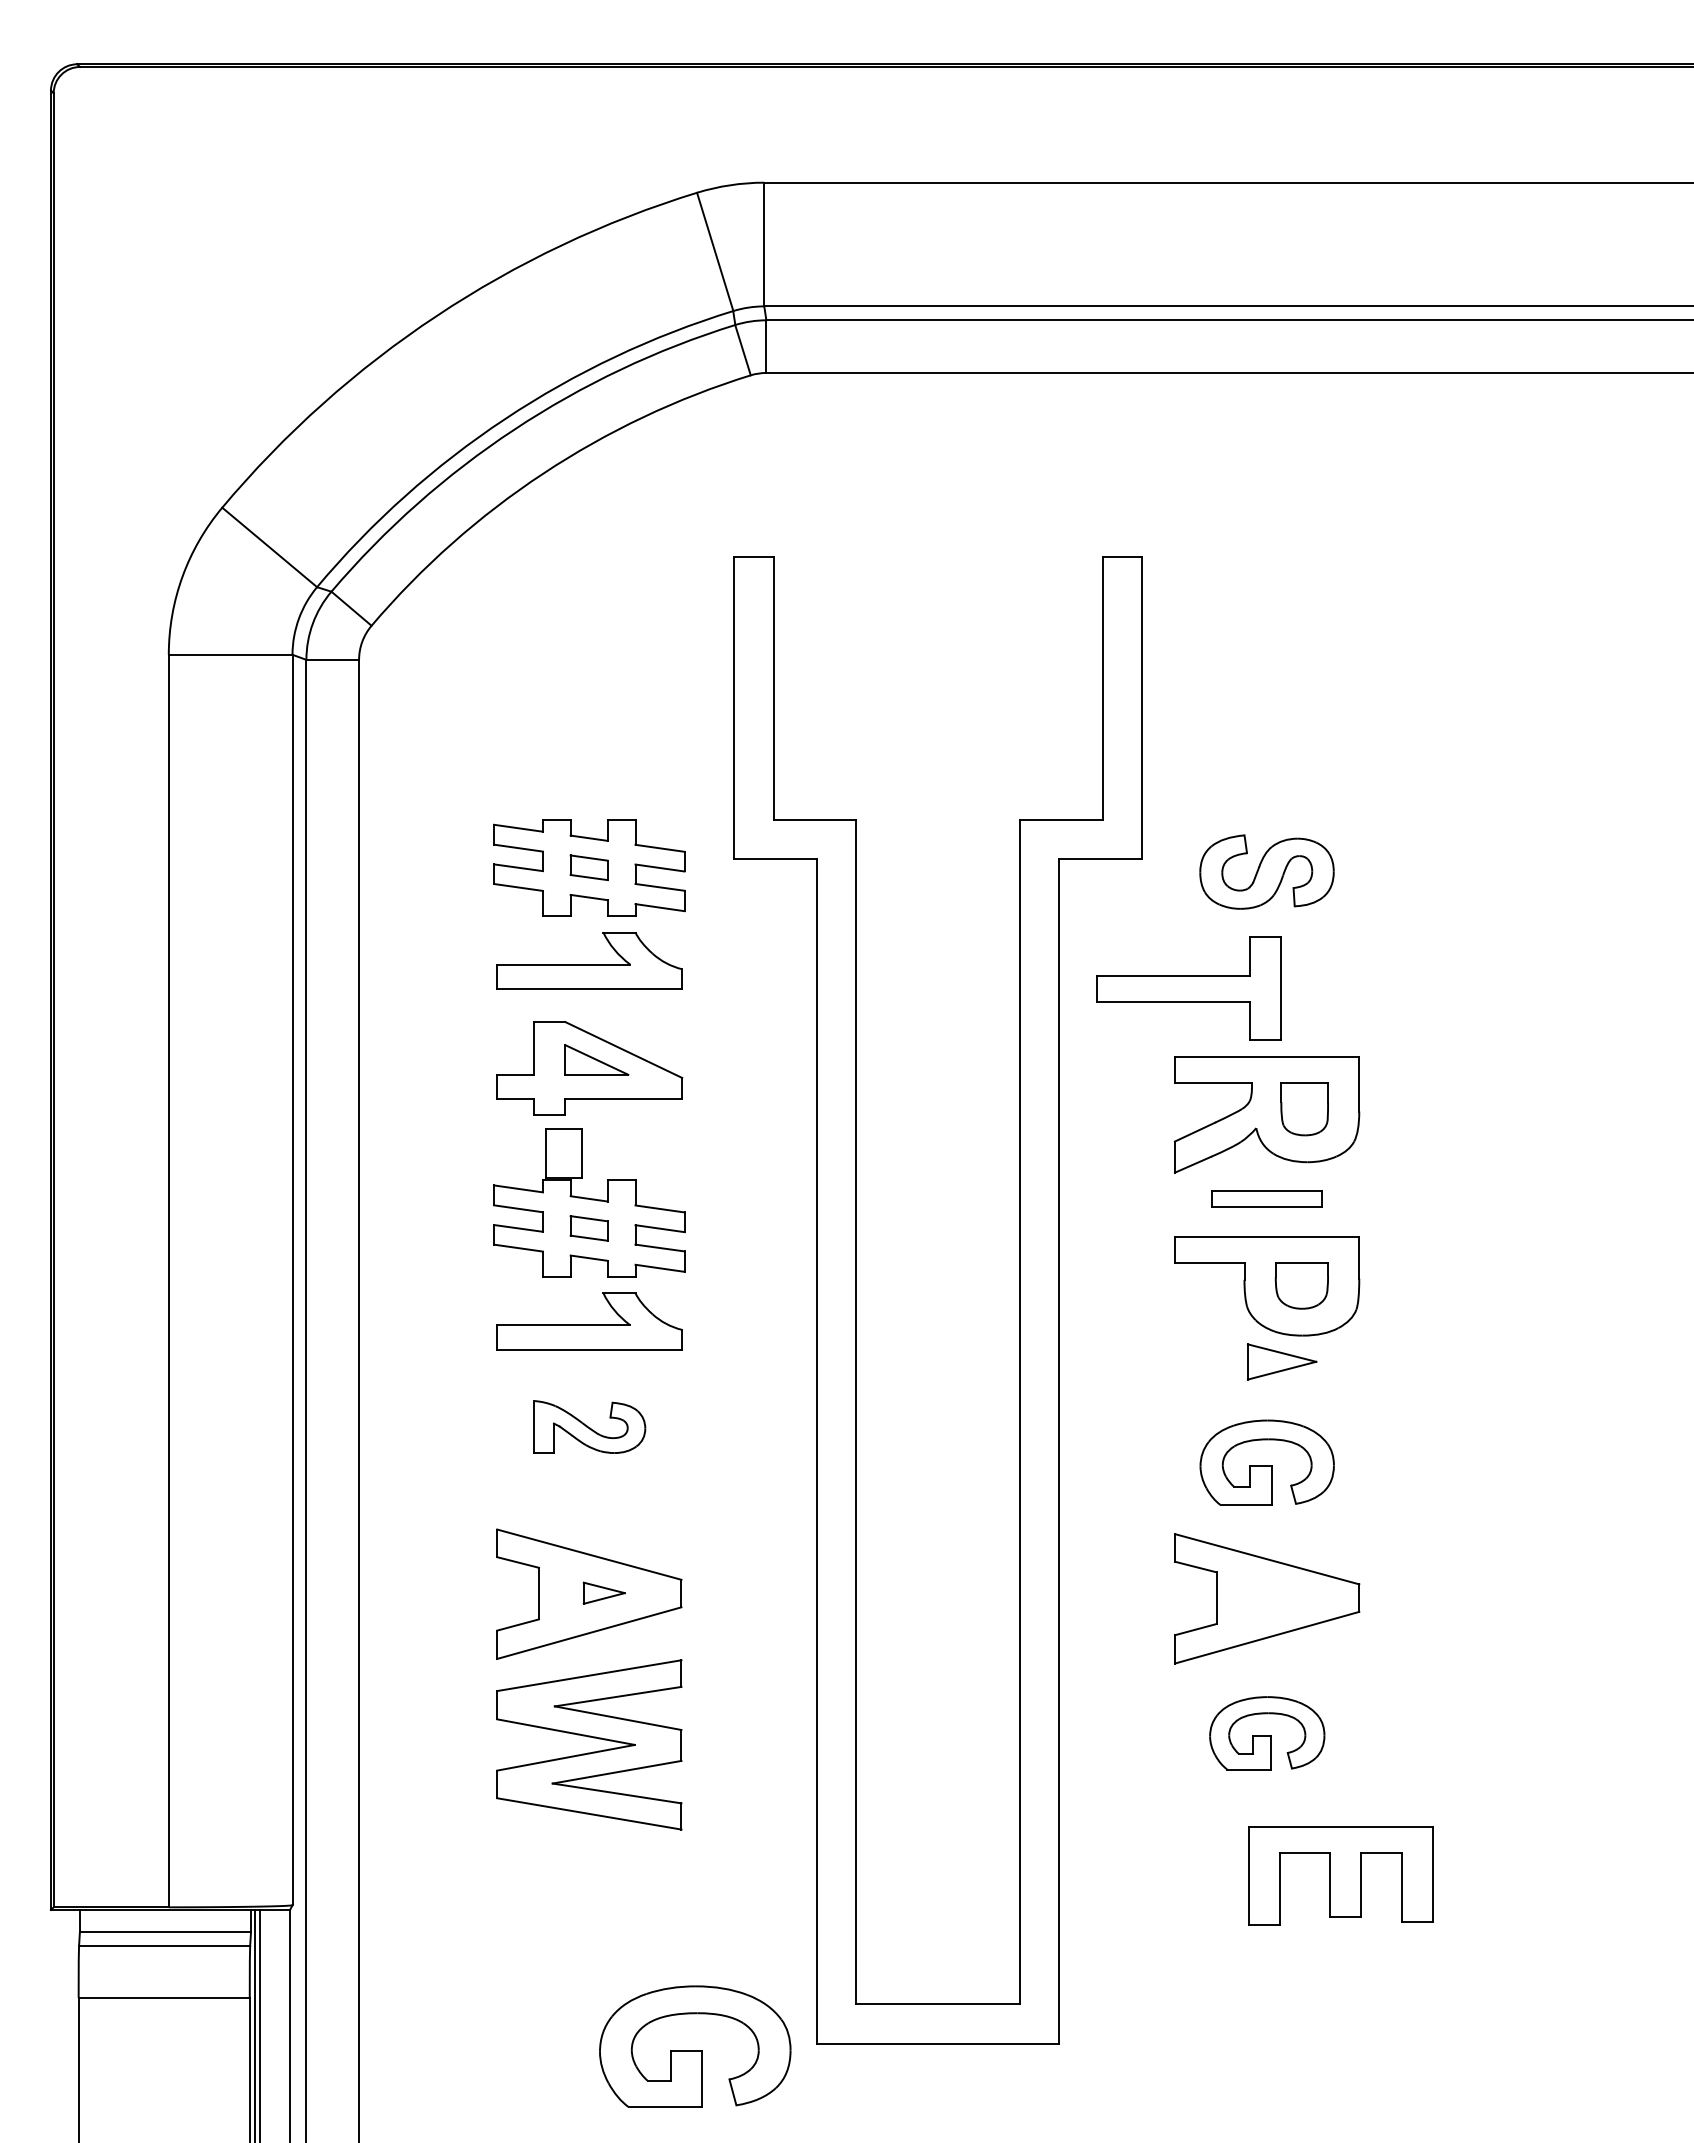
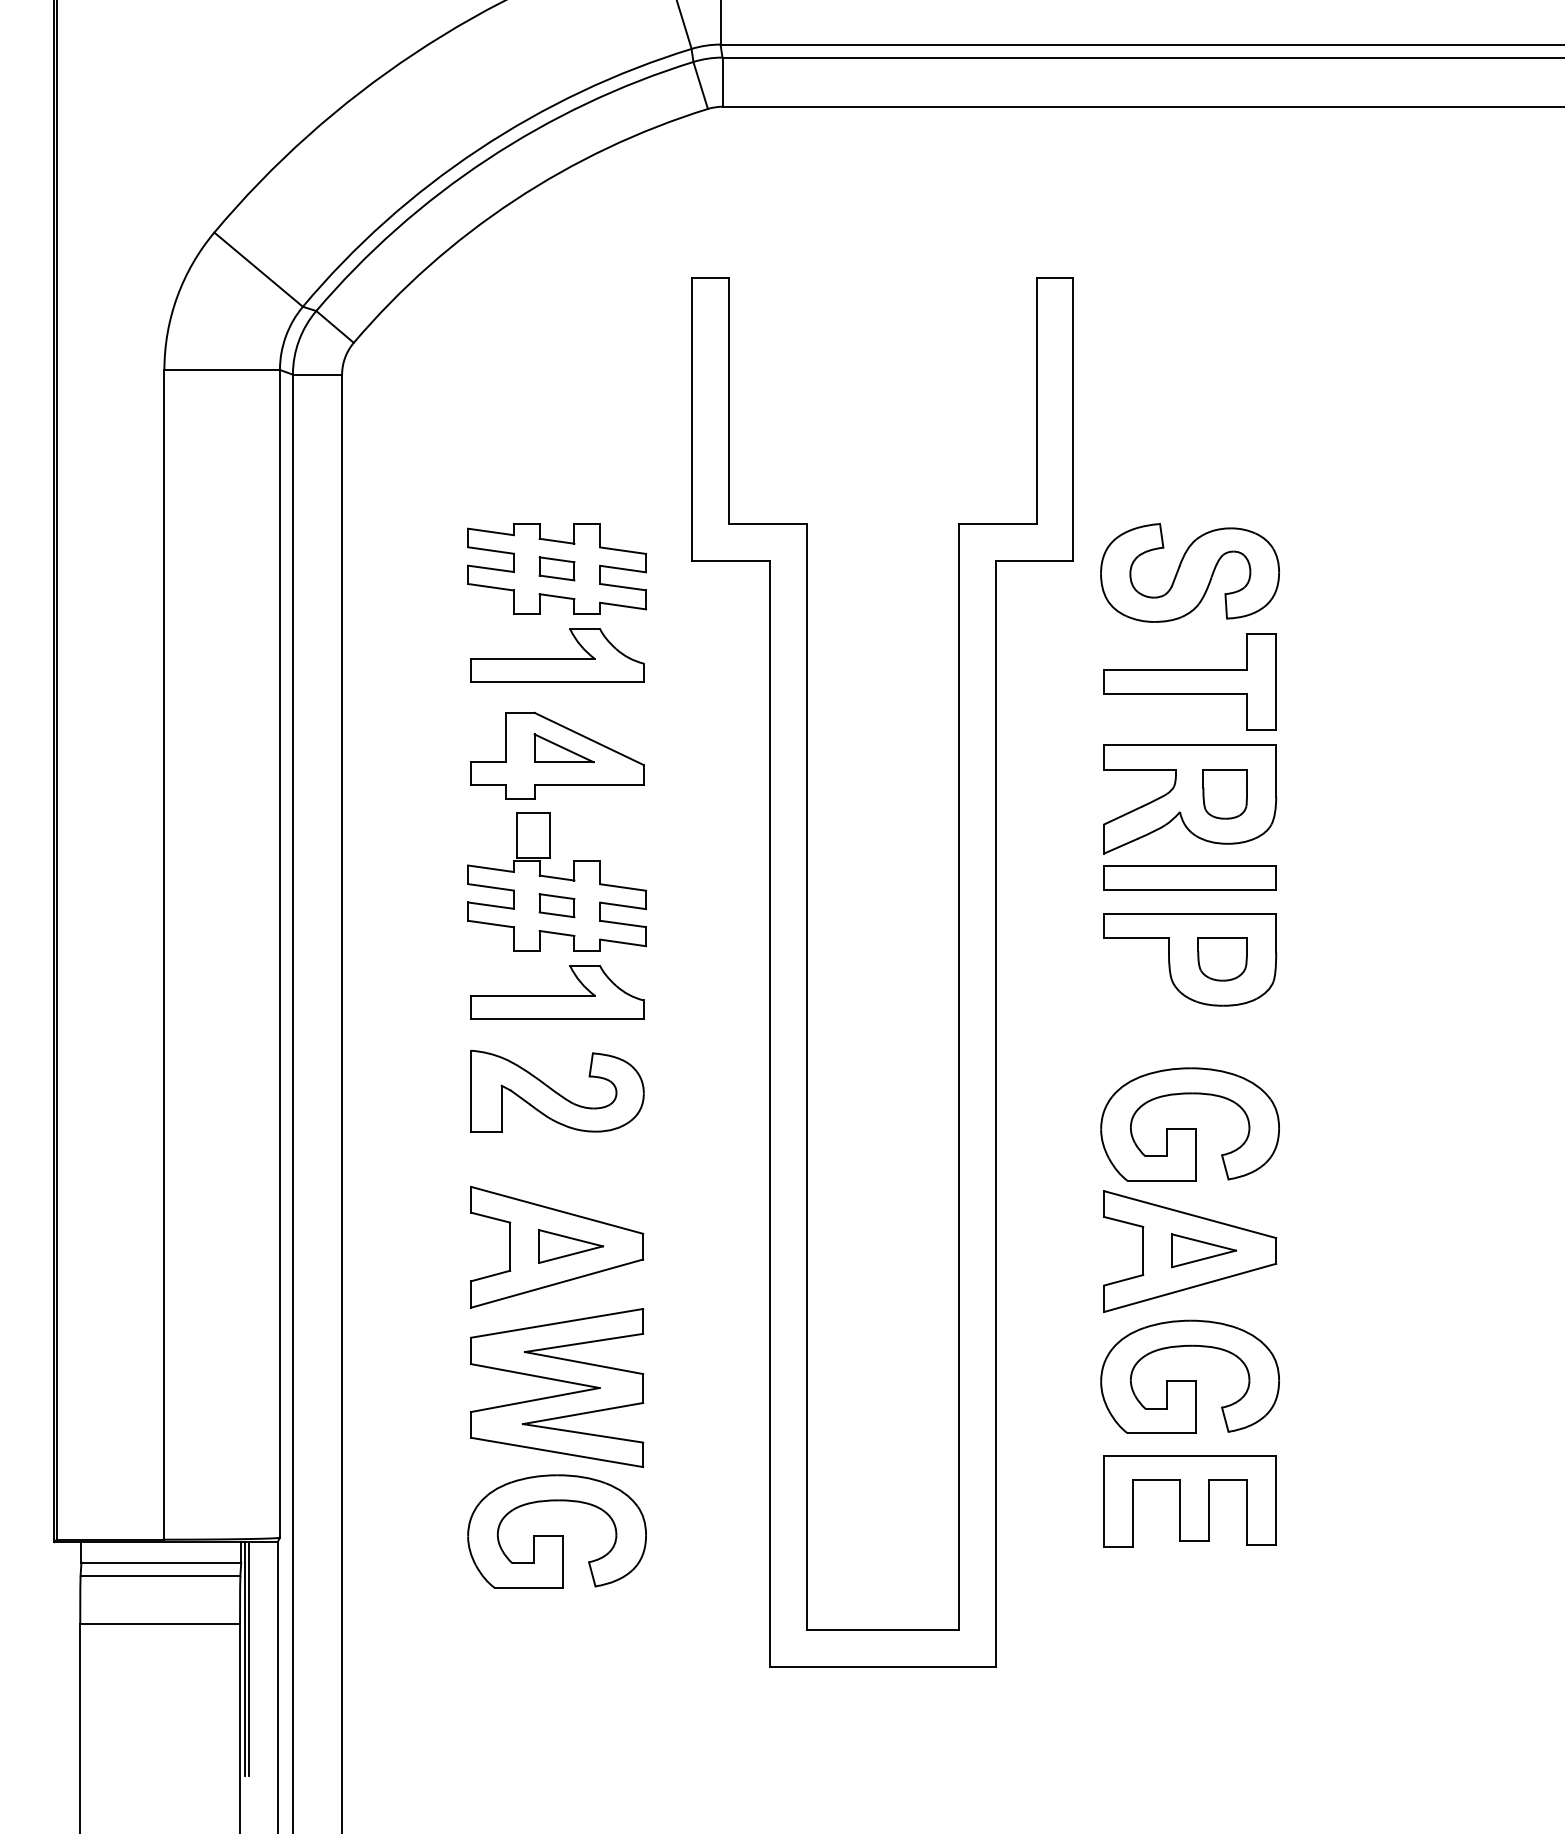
part: (1266, 871) -> (1189, 572), size x1.43
part: (1188, 988) -> (1189, 681), moved
part: (1266, 1198) -> (1189, 877), size x1.67
part: (1281, 1361) -> (1203, 1250), moved
part: (589, 1426) -> (557, 1090), size x1.67
part: (1267, 1462) -> (1190, 1124), size x1.43
part: (604, 1592) -> (571, 1245), size x1.67
part: (1267, 1733) -> (1190, 1377), size x1.67
part: (1340, 1875) -> (1189, 1501), moved
part: (695, 2046) -> (557, 1531), moved

